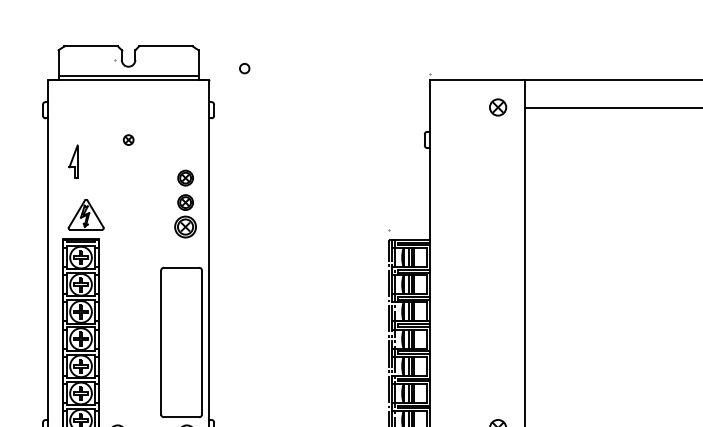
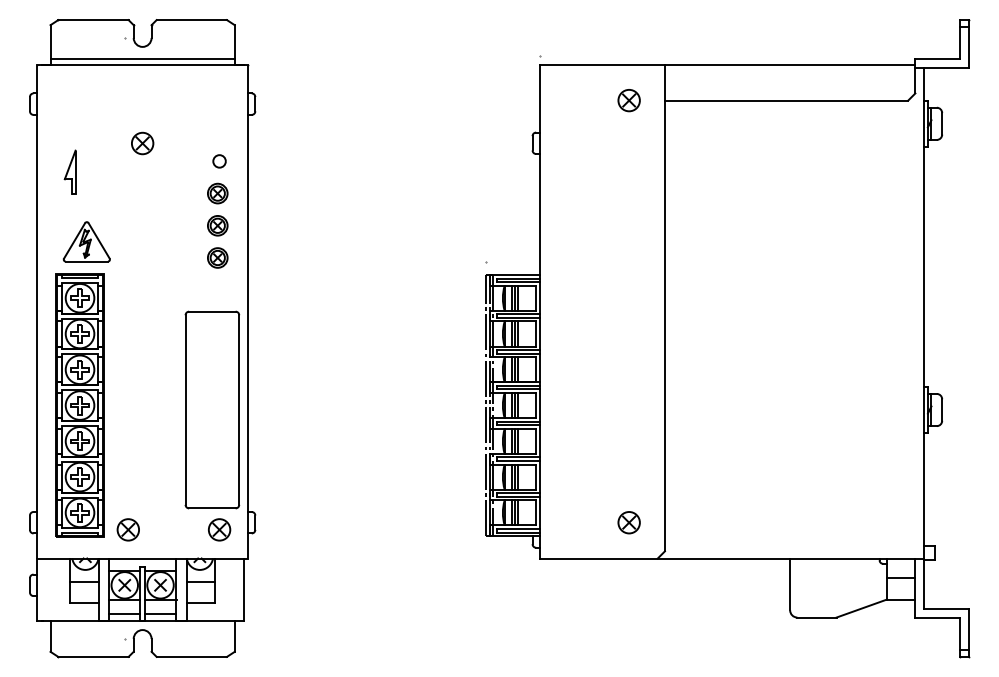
circle: (244, 68) -> (219, 161), moved
part: (128, 140) -> (142, 143), size x1.67
part: (185, 226) -> (217, 257), size x0.71

